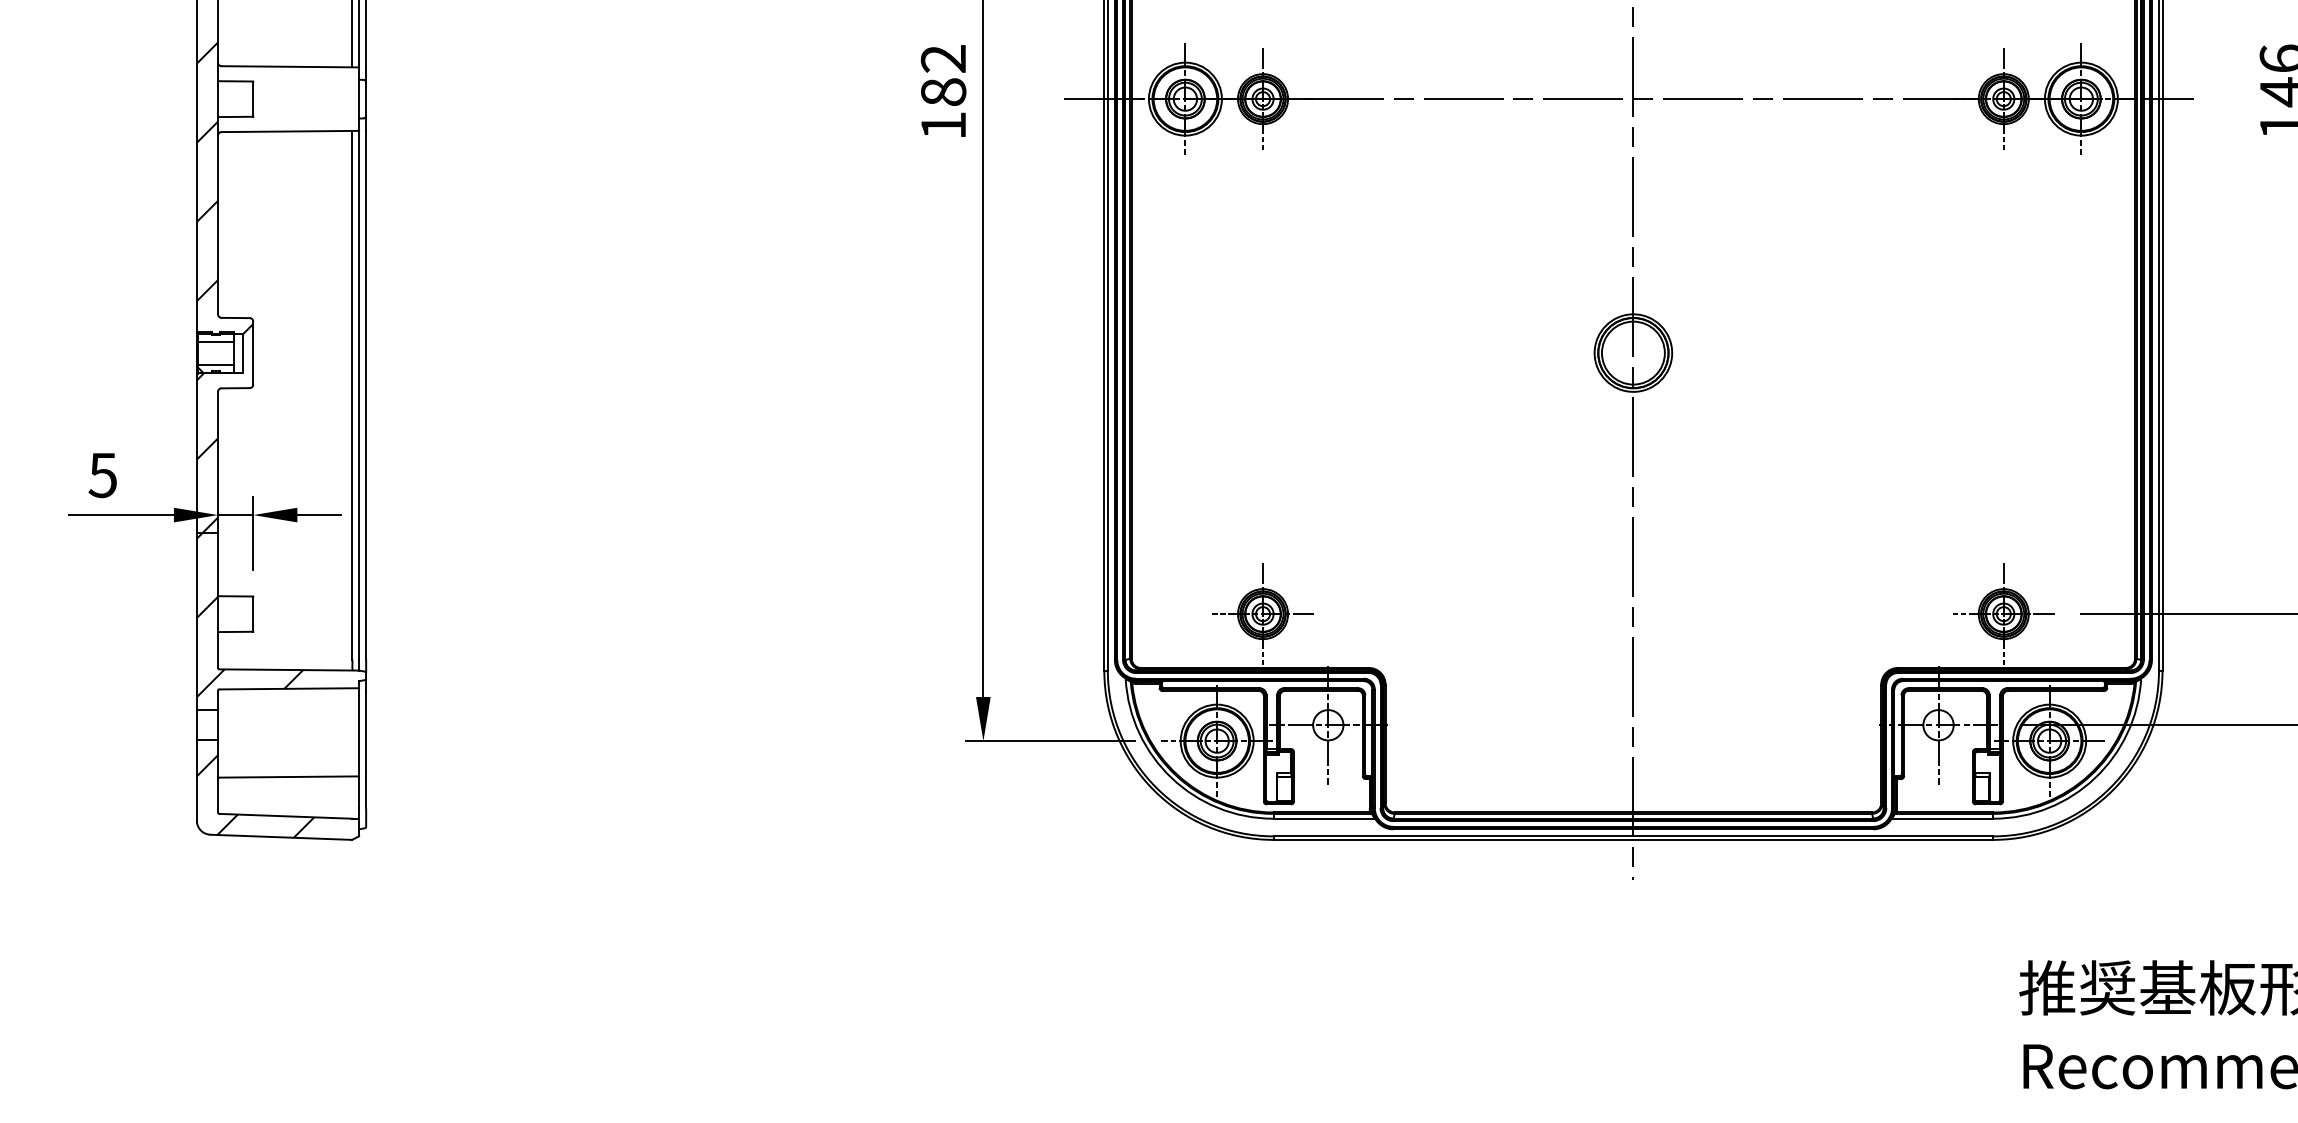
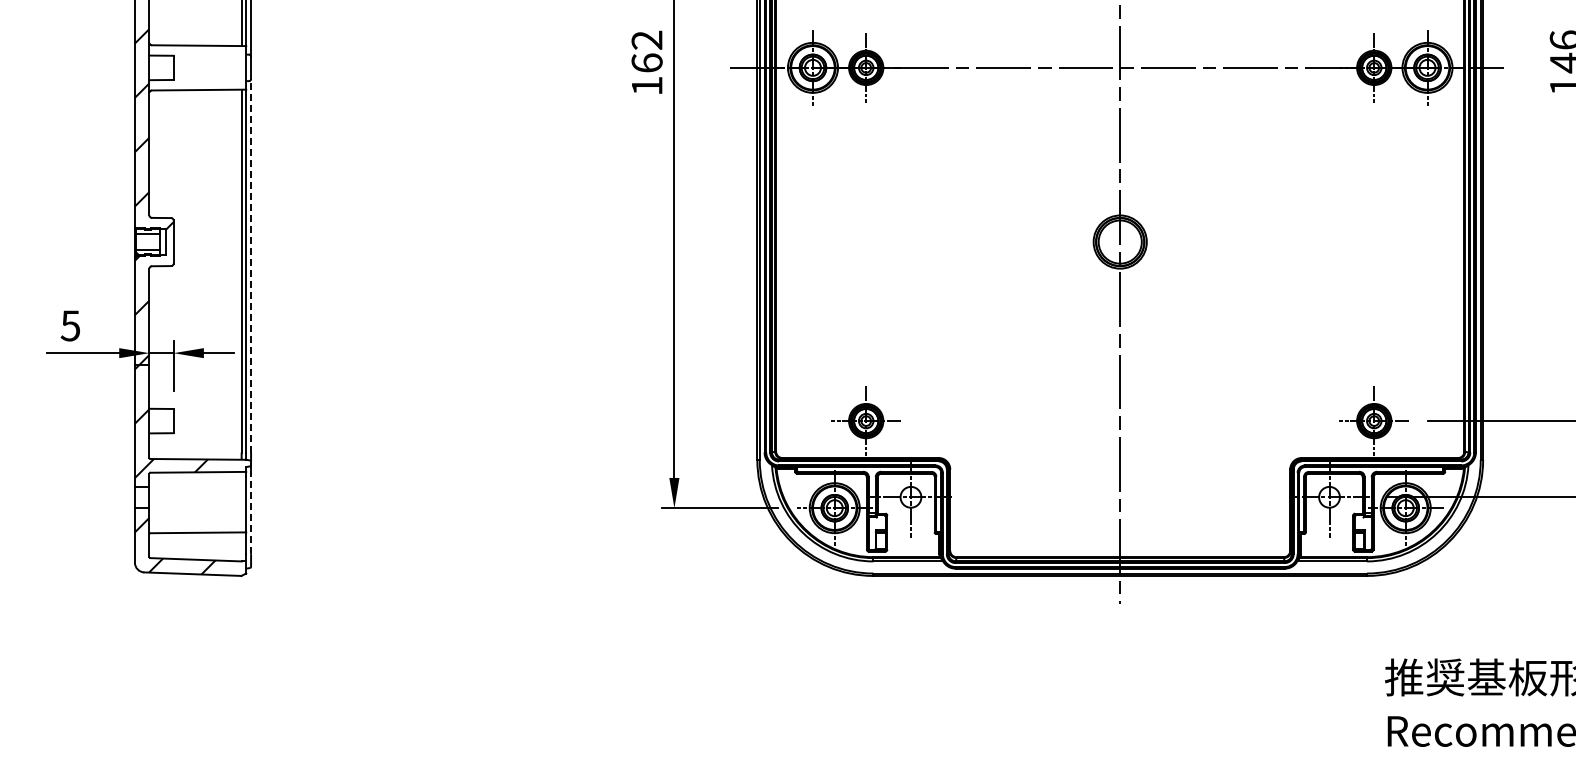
text: (942, 91) -> (646, 62), 182 -> 162
line: (366, 387) -> (251, 265), solid -> dashed
line: (366, 748) -> (251, 513), solid -> dashed

